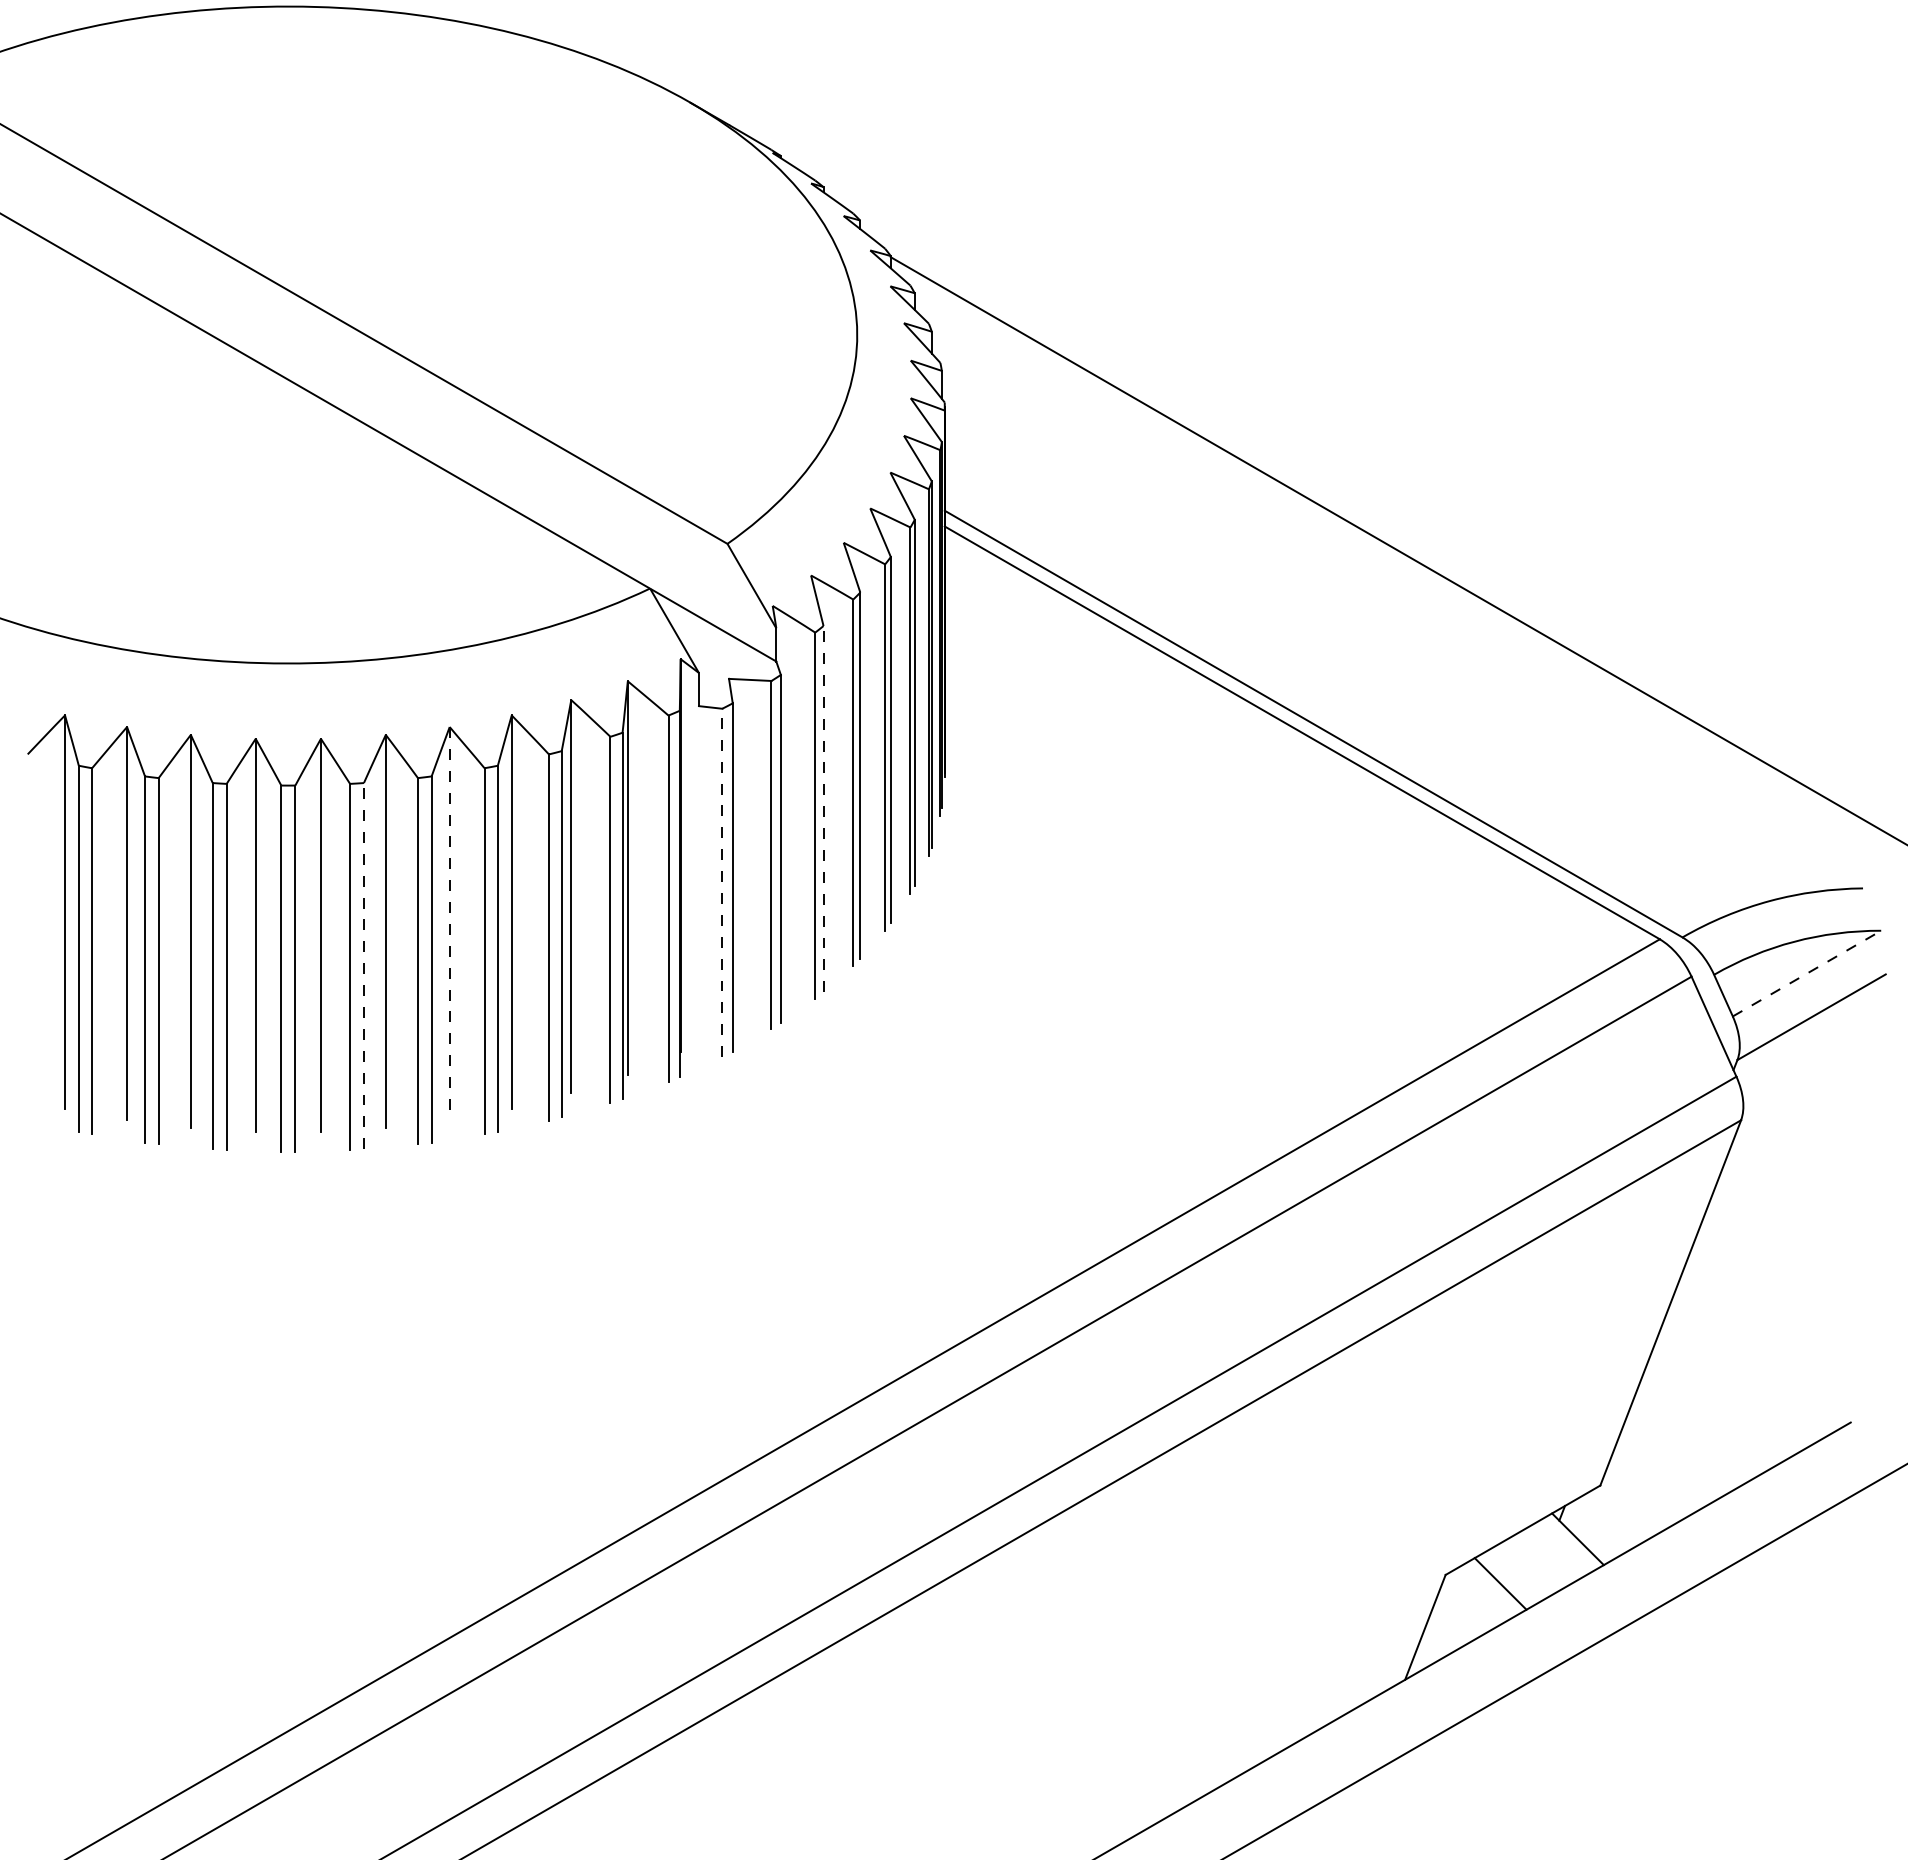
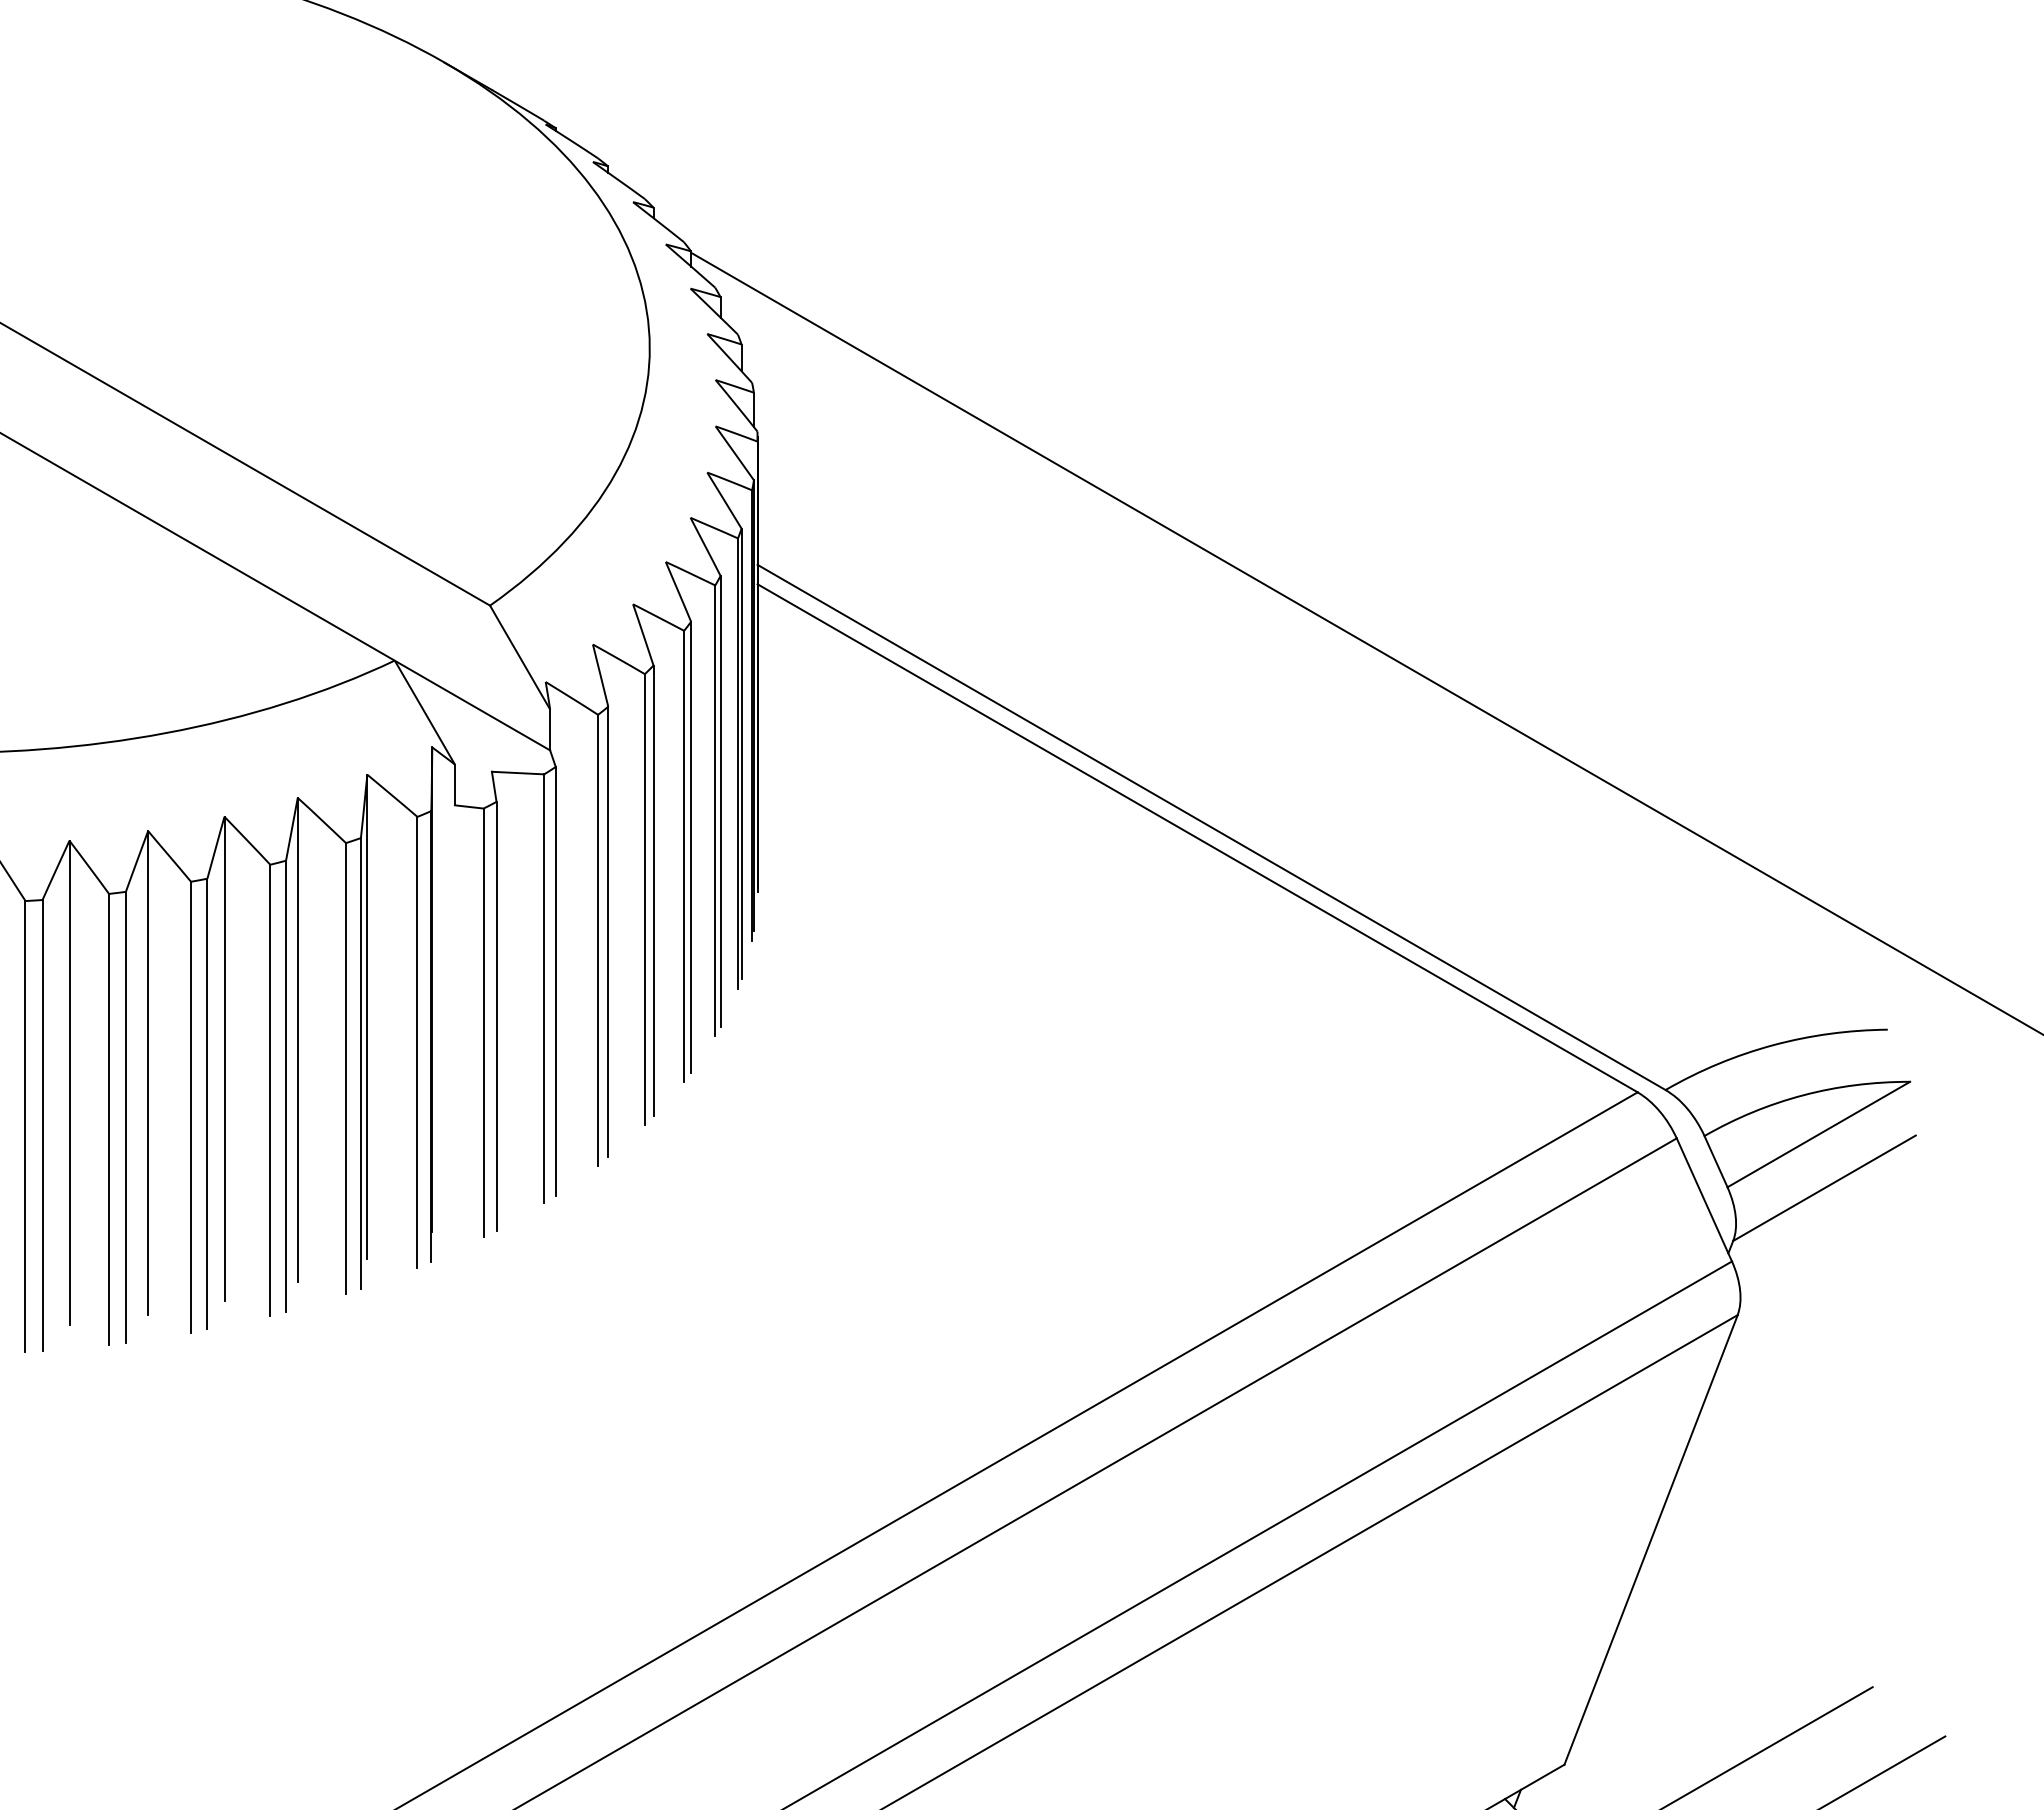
line: (823, 808) -> (608, 931), dashed -> solid
line: (722, 882) -> (483, 1022), dashed -> solid
line: (449, 923) -> (147, 1072), dashed -> solid
line: (363, 965) -> (42, 1124), dashed -> solid
line: (1807, 973) -> (1819, 1134), dashed -> solid

